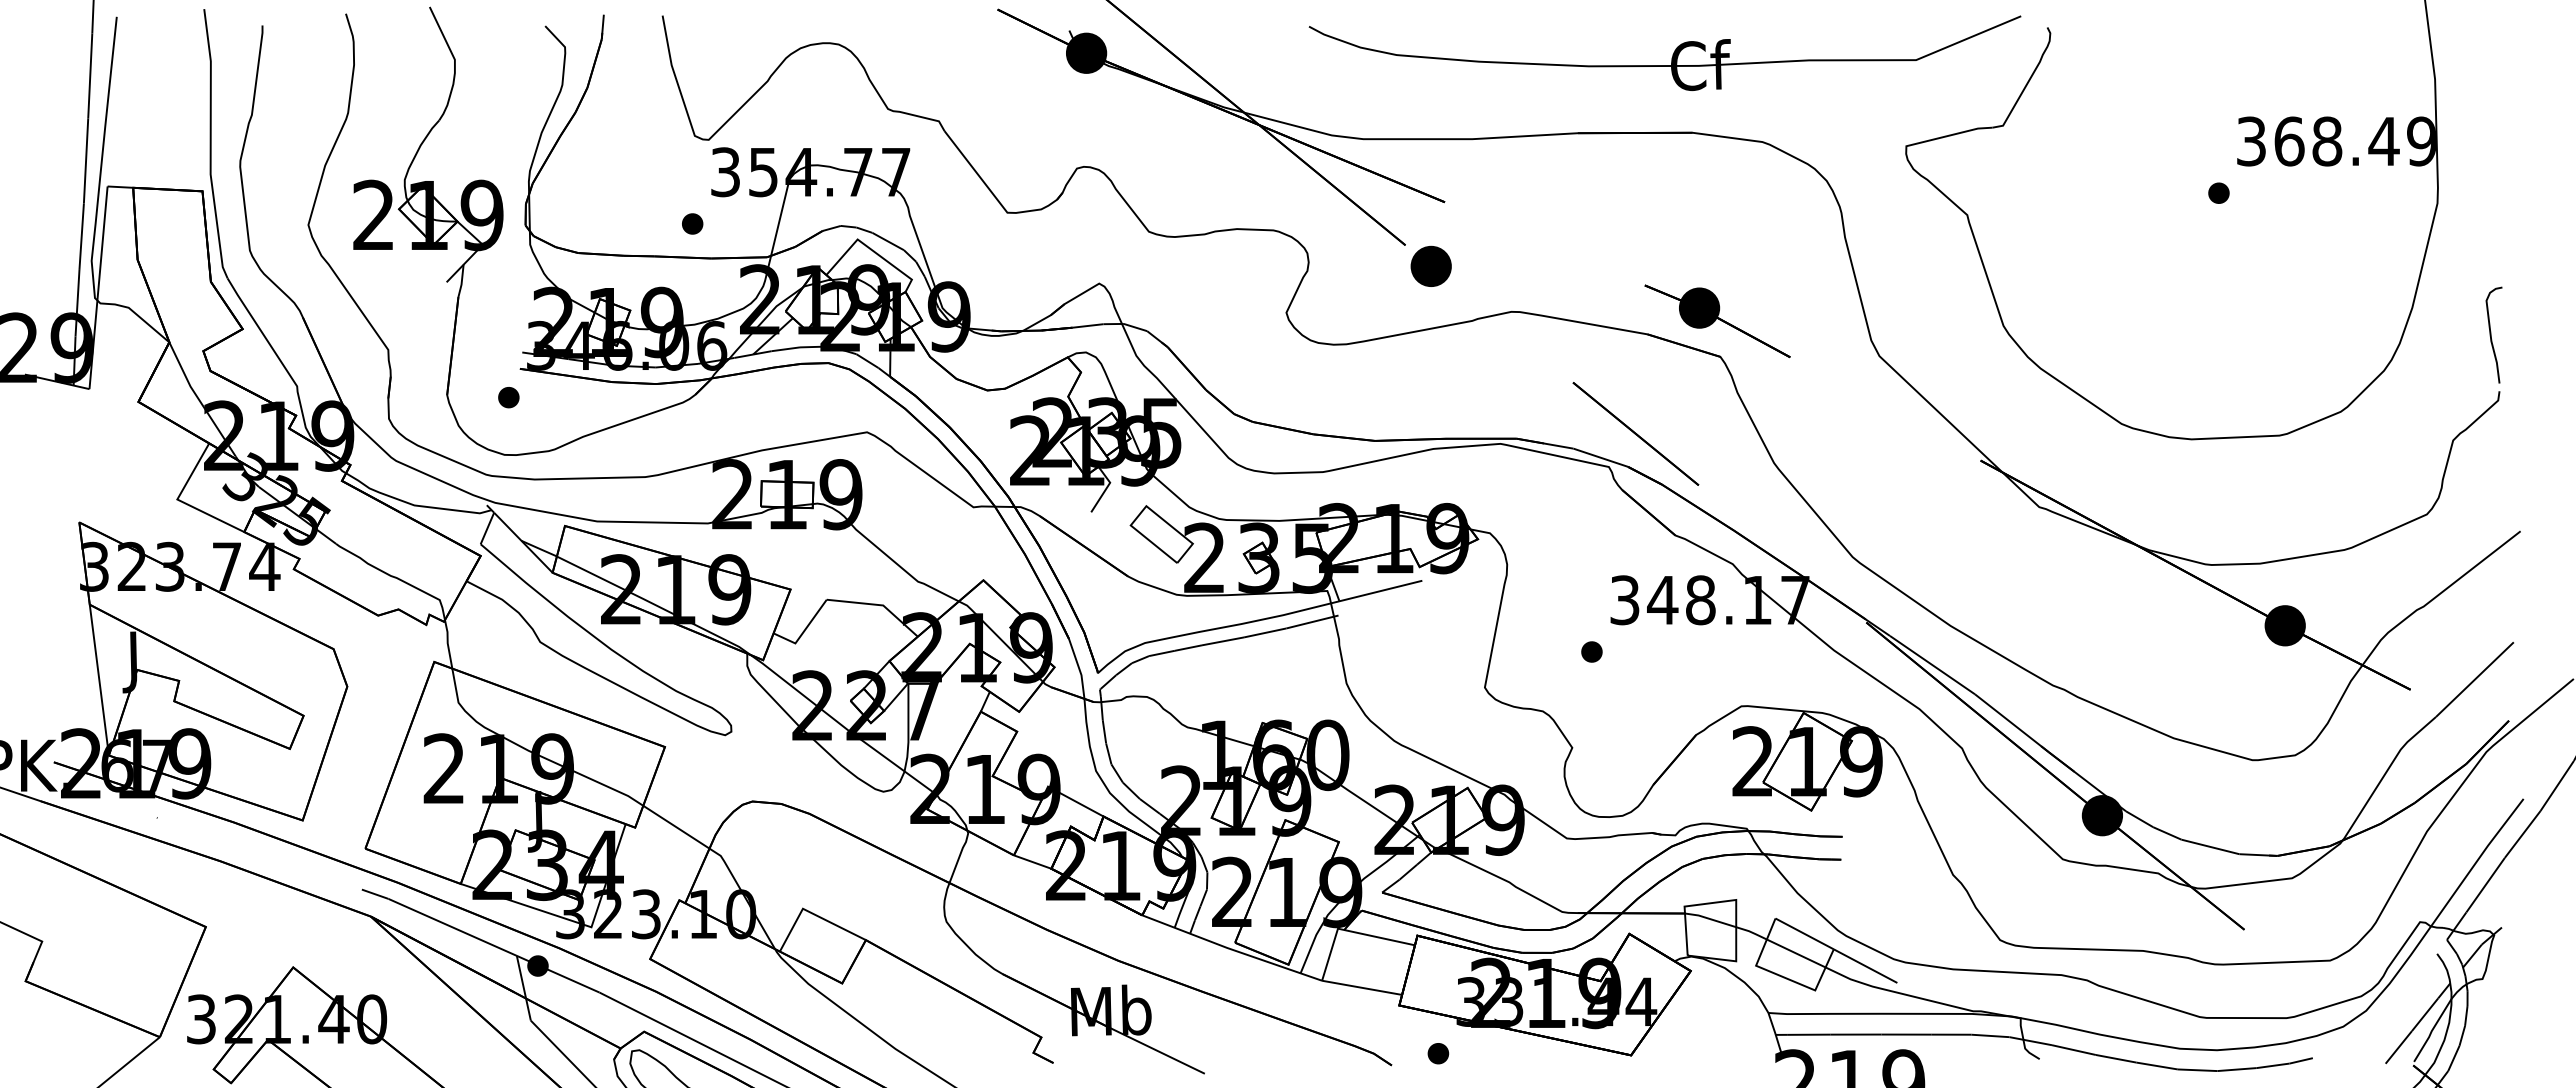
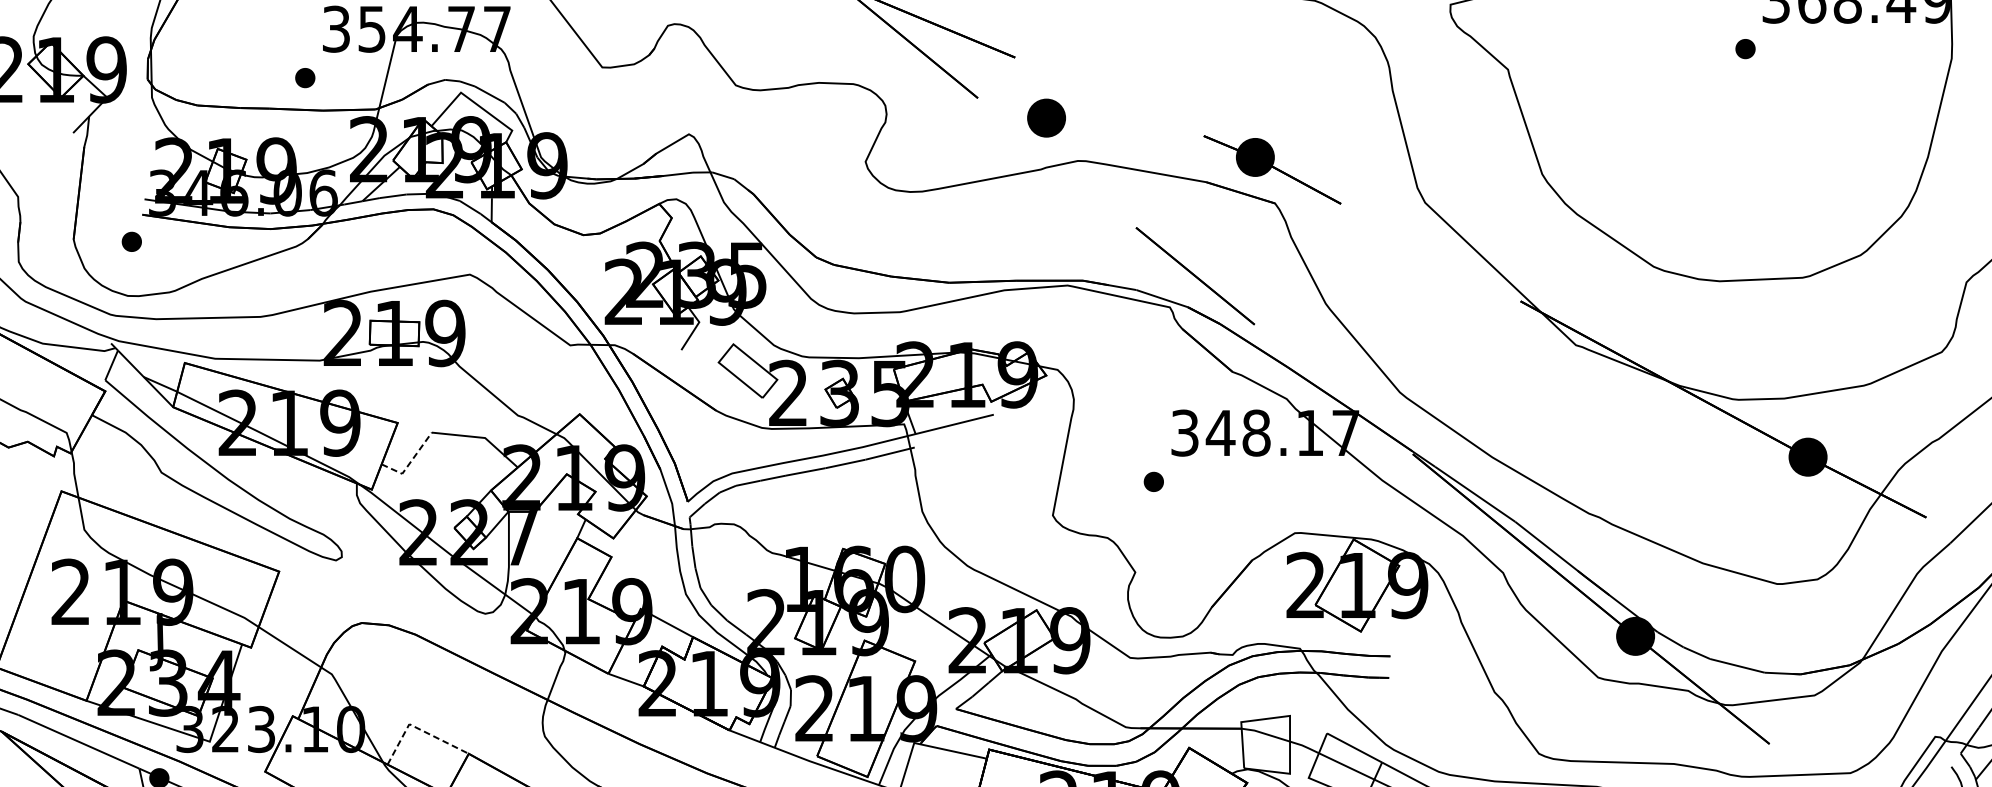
part: (1430, 265) -> (1045, 117), moved
line: (803, 632) -> (409, 463), solid -> dashed
line: (812, 913) -> (418, 728), solid -> dashed

